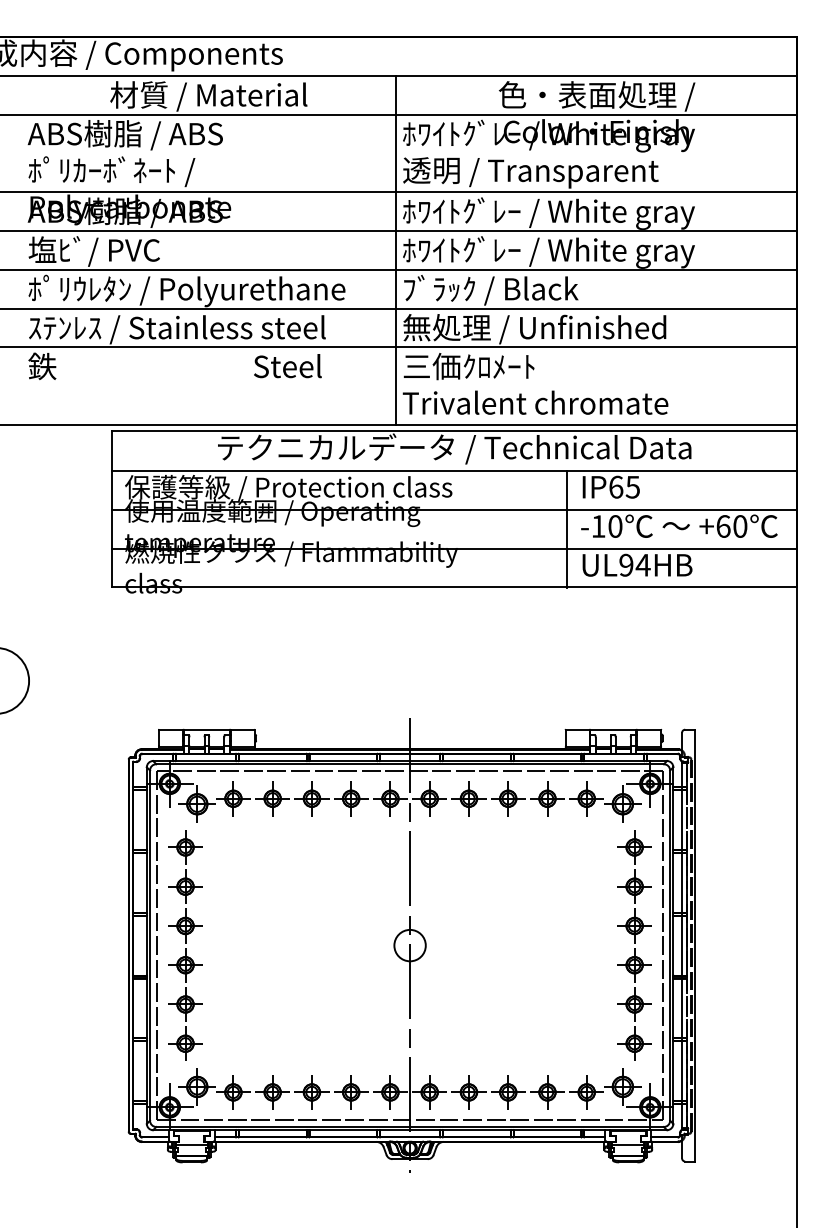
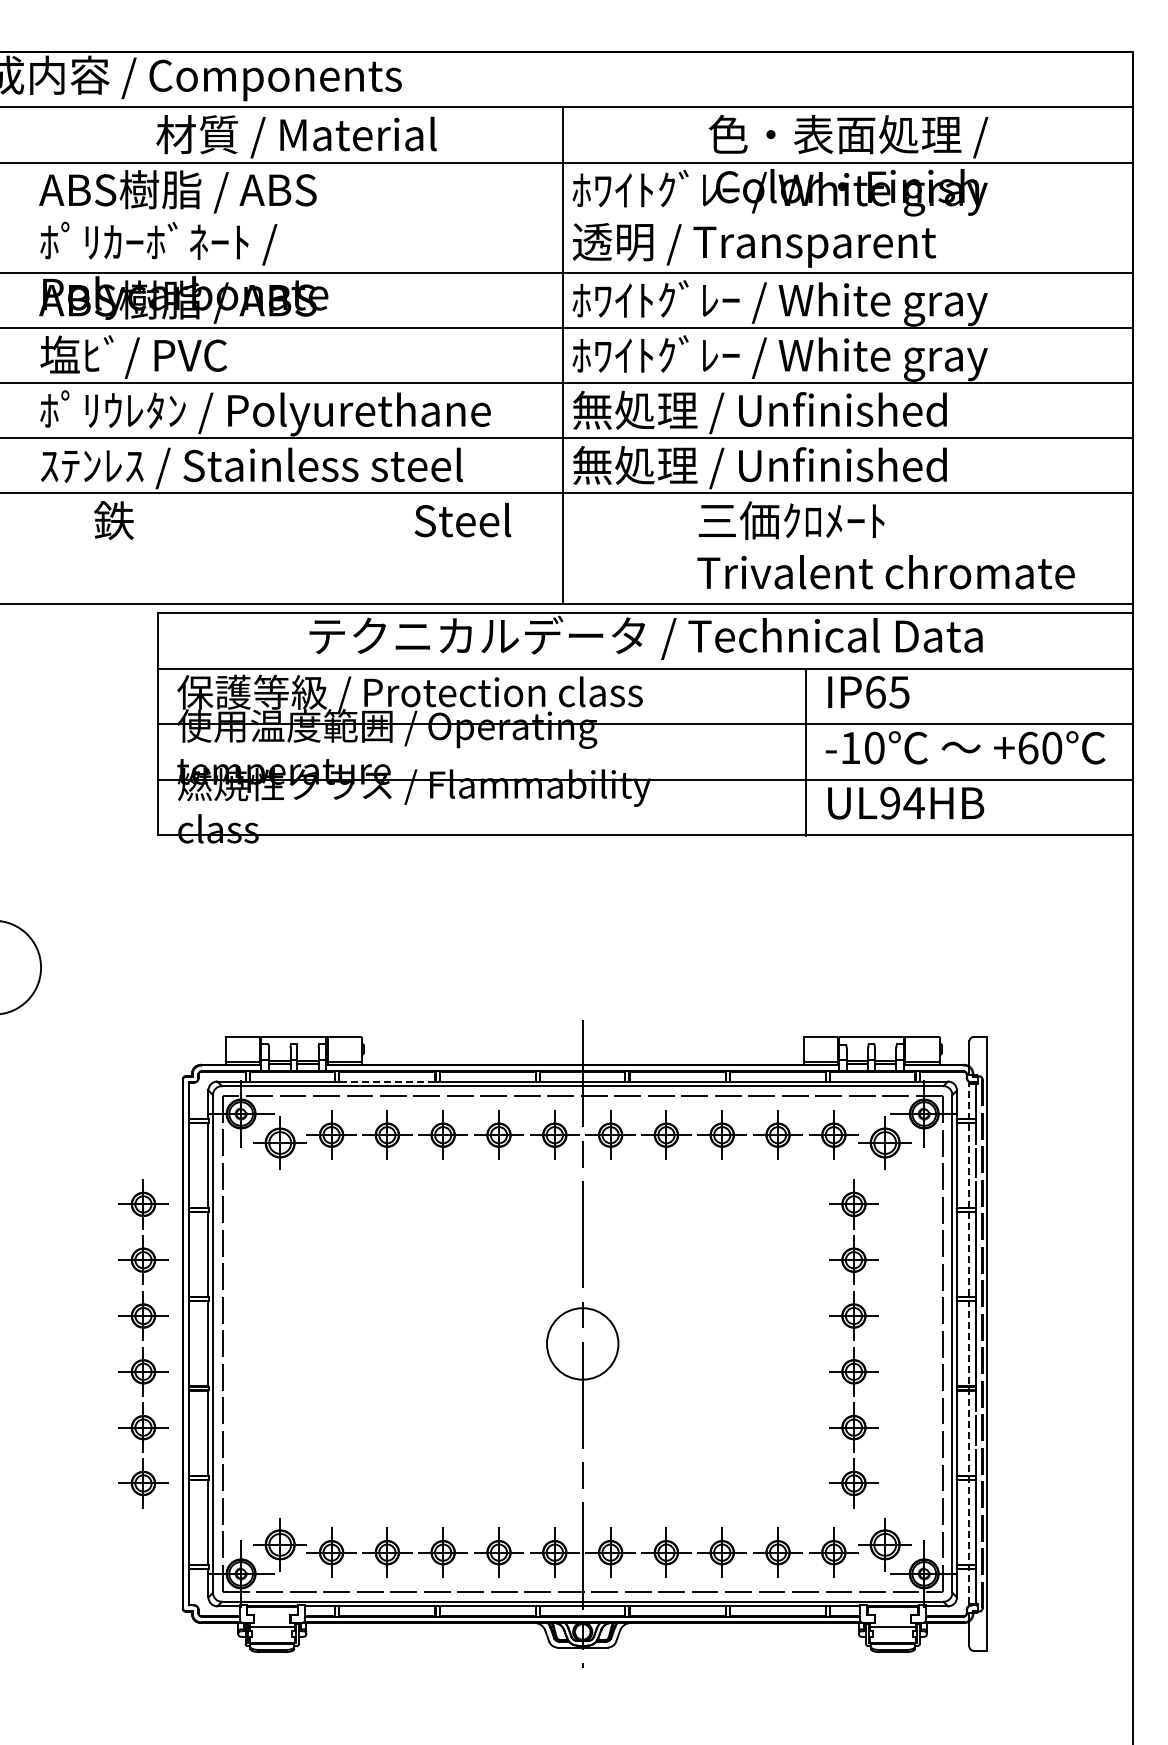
text: (534, 290) -> (759, 412), ﾌﾞﾗｯｸ / Black -> 無処理 / Unfinished
text: (175, 366) -> (302, 520), moved
text: (535, 383) -> (885, 545), moved
line: (272, 761) -> (386, 1081), solid -> dashed
part: (185, 945) -> (143, 1343), moved
circle: (409, 945) -> (582, 1343), size x1.6
part: (634, 945) -> (853, 1343), moved
line: (682, 945) -> (969, 1343), solid -> dashed

